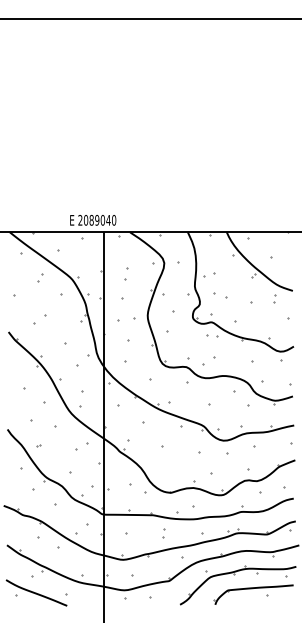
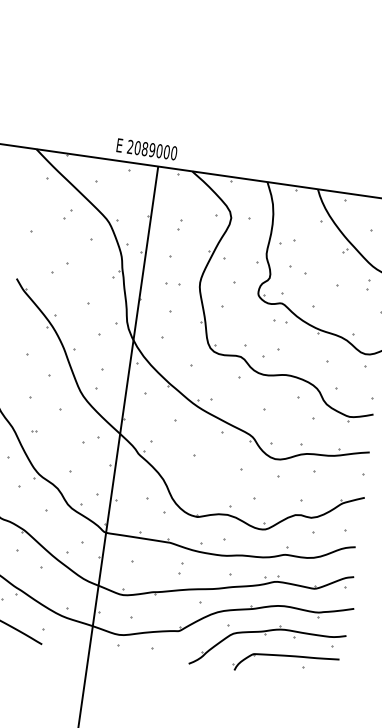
text: (108, 219) -> (166, 151), 2089040 -> 2089000
part: (125, 273) -> (179, 224), size x0.62
part: (126, 318) -> (172, 282), size x0.62

